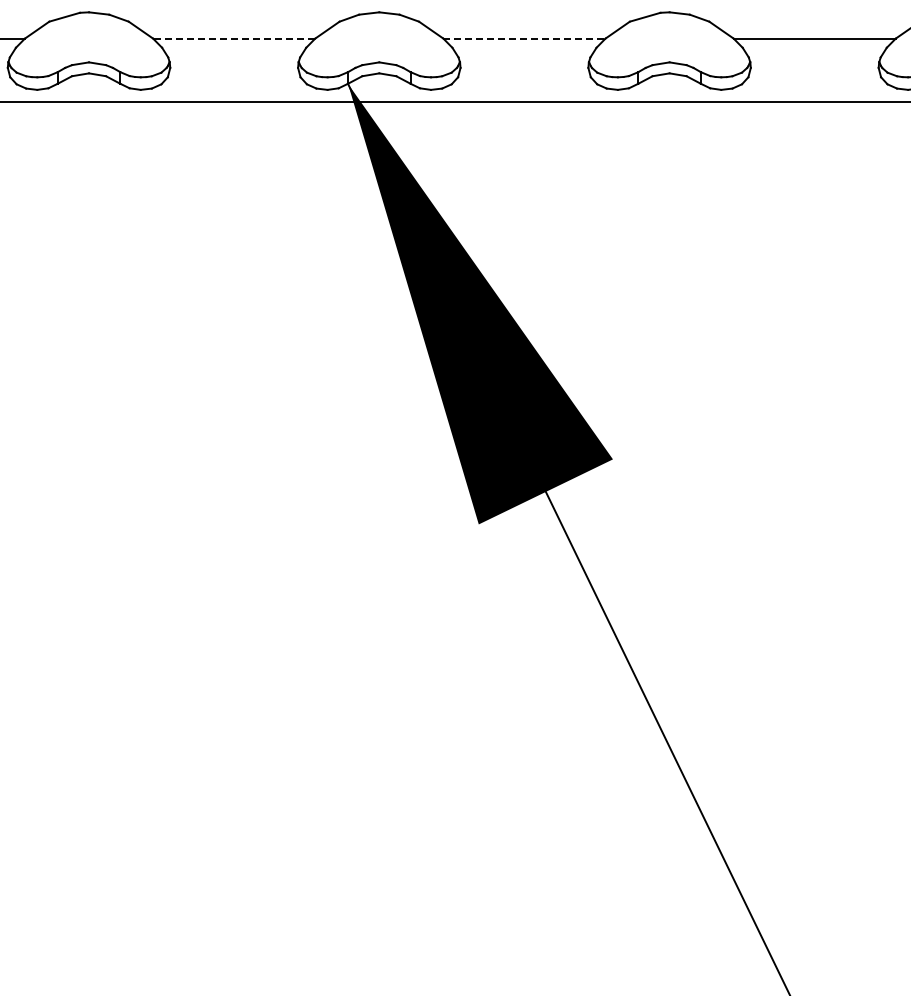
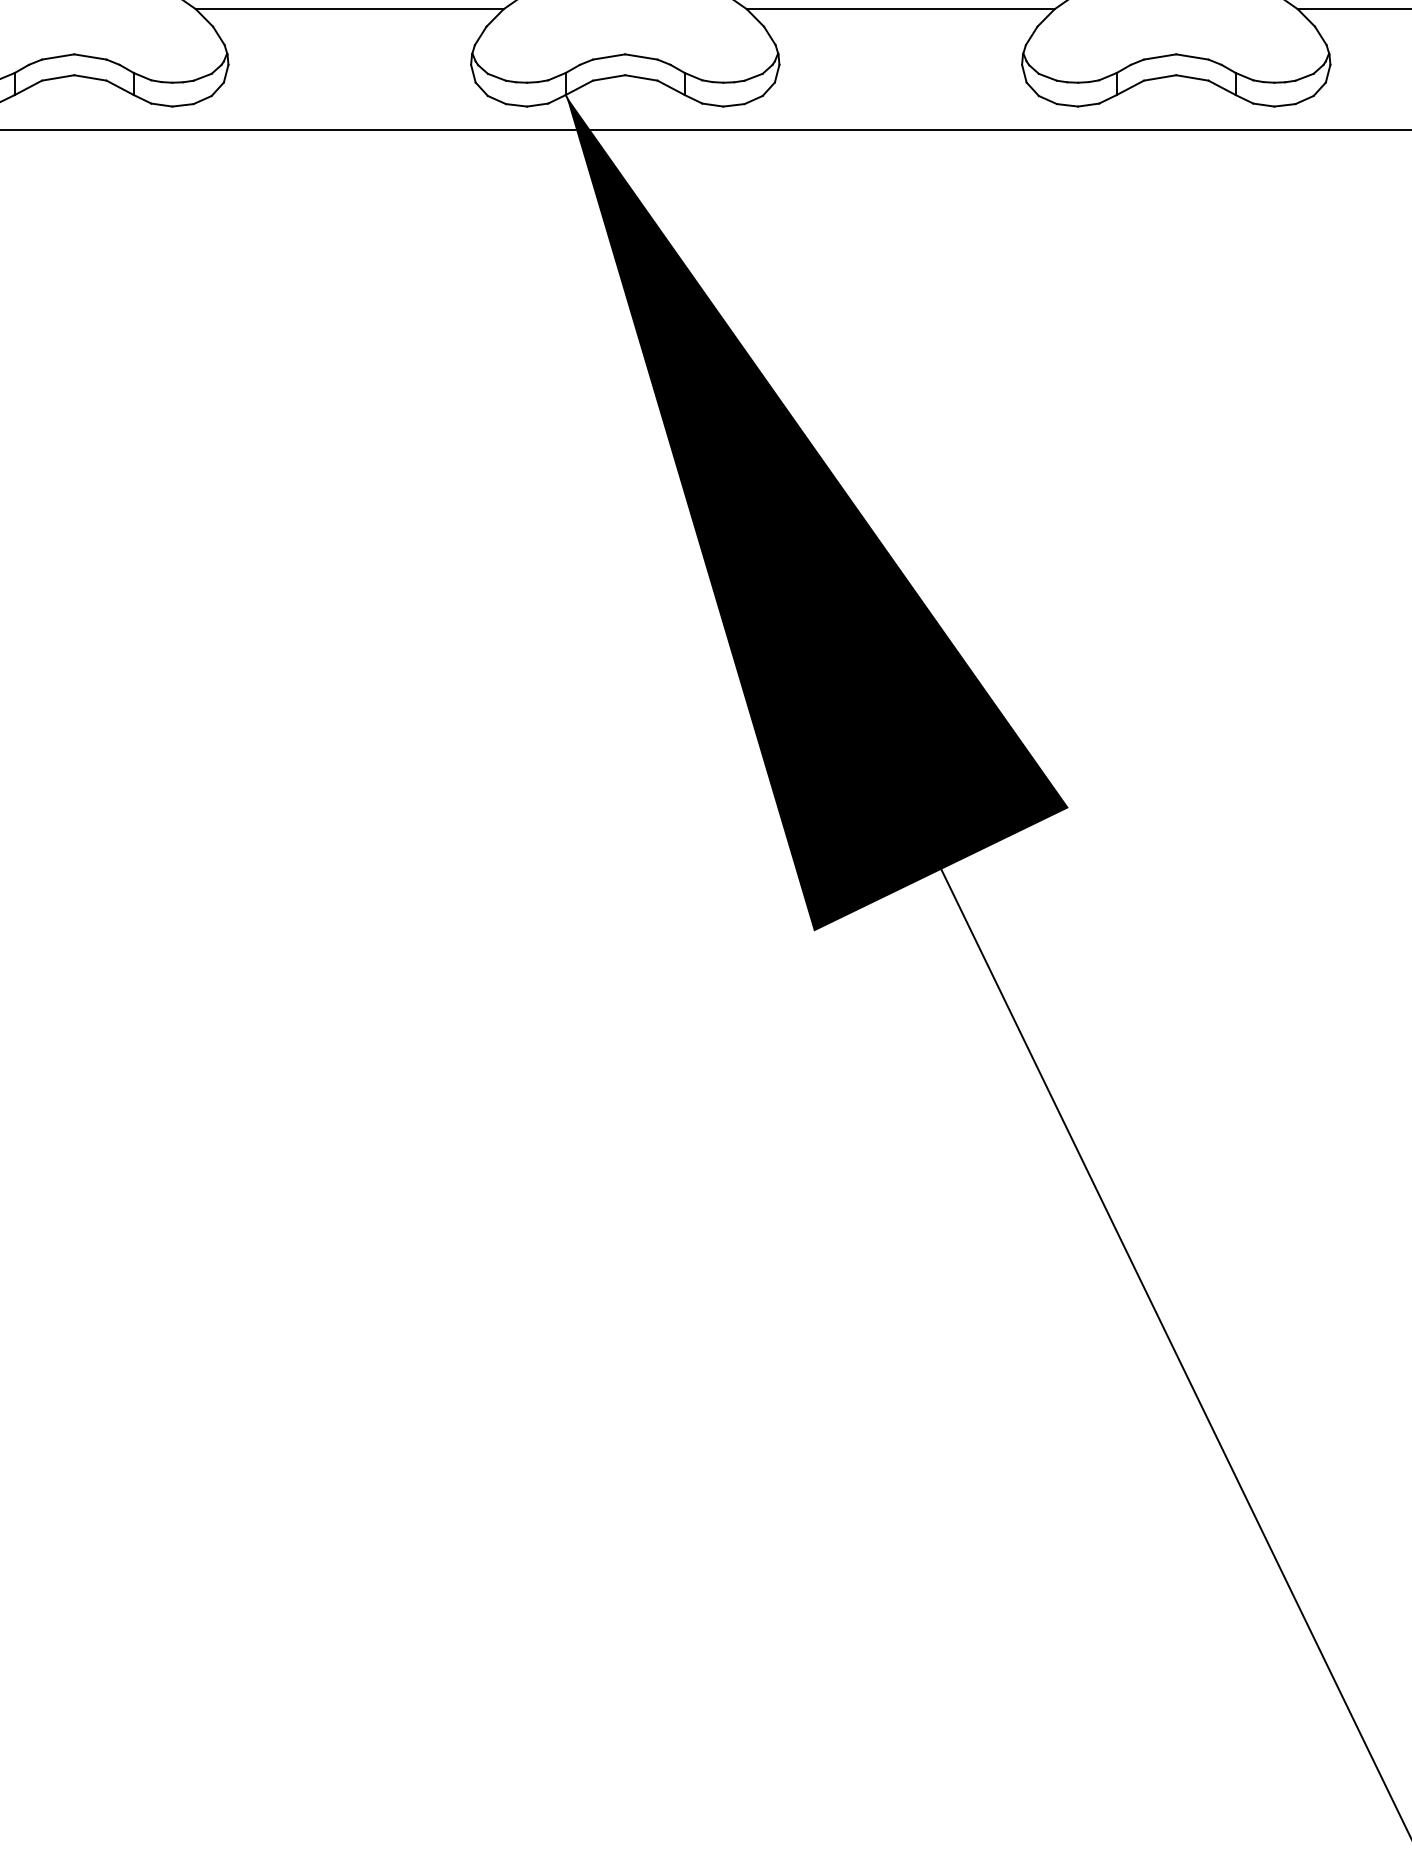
line: (233, 38) -> (348, 9), dashed -> solid
line: (524, 38) -> (900, 9), dashed -> solid

